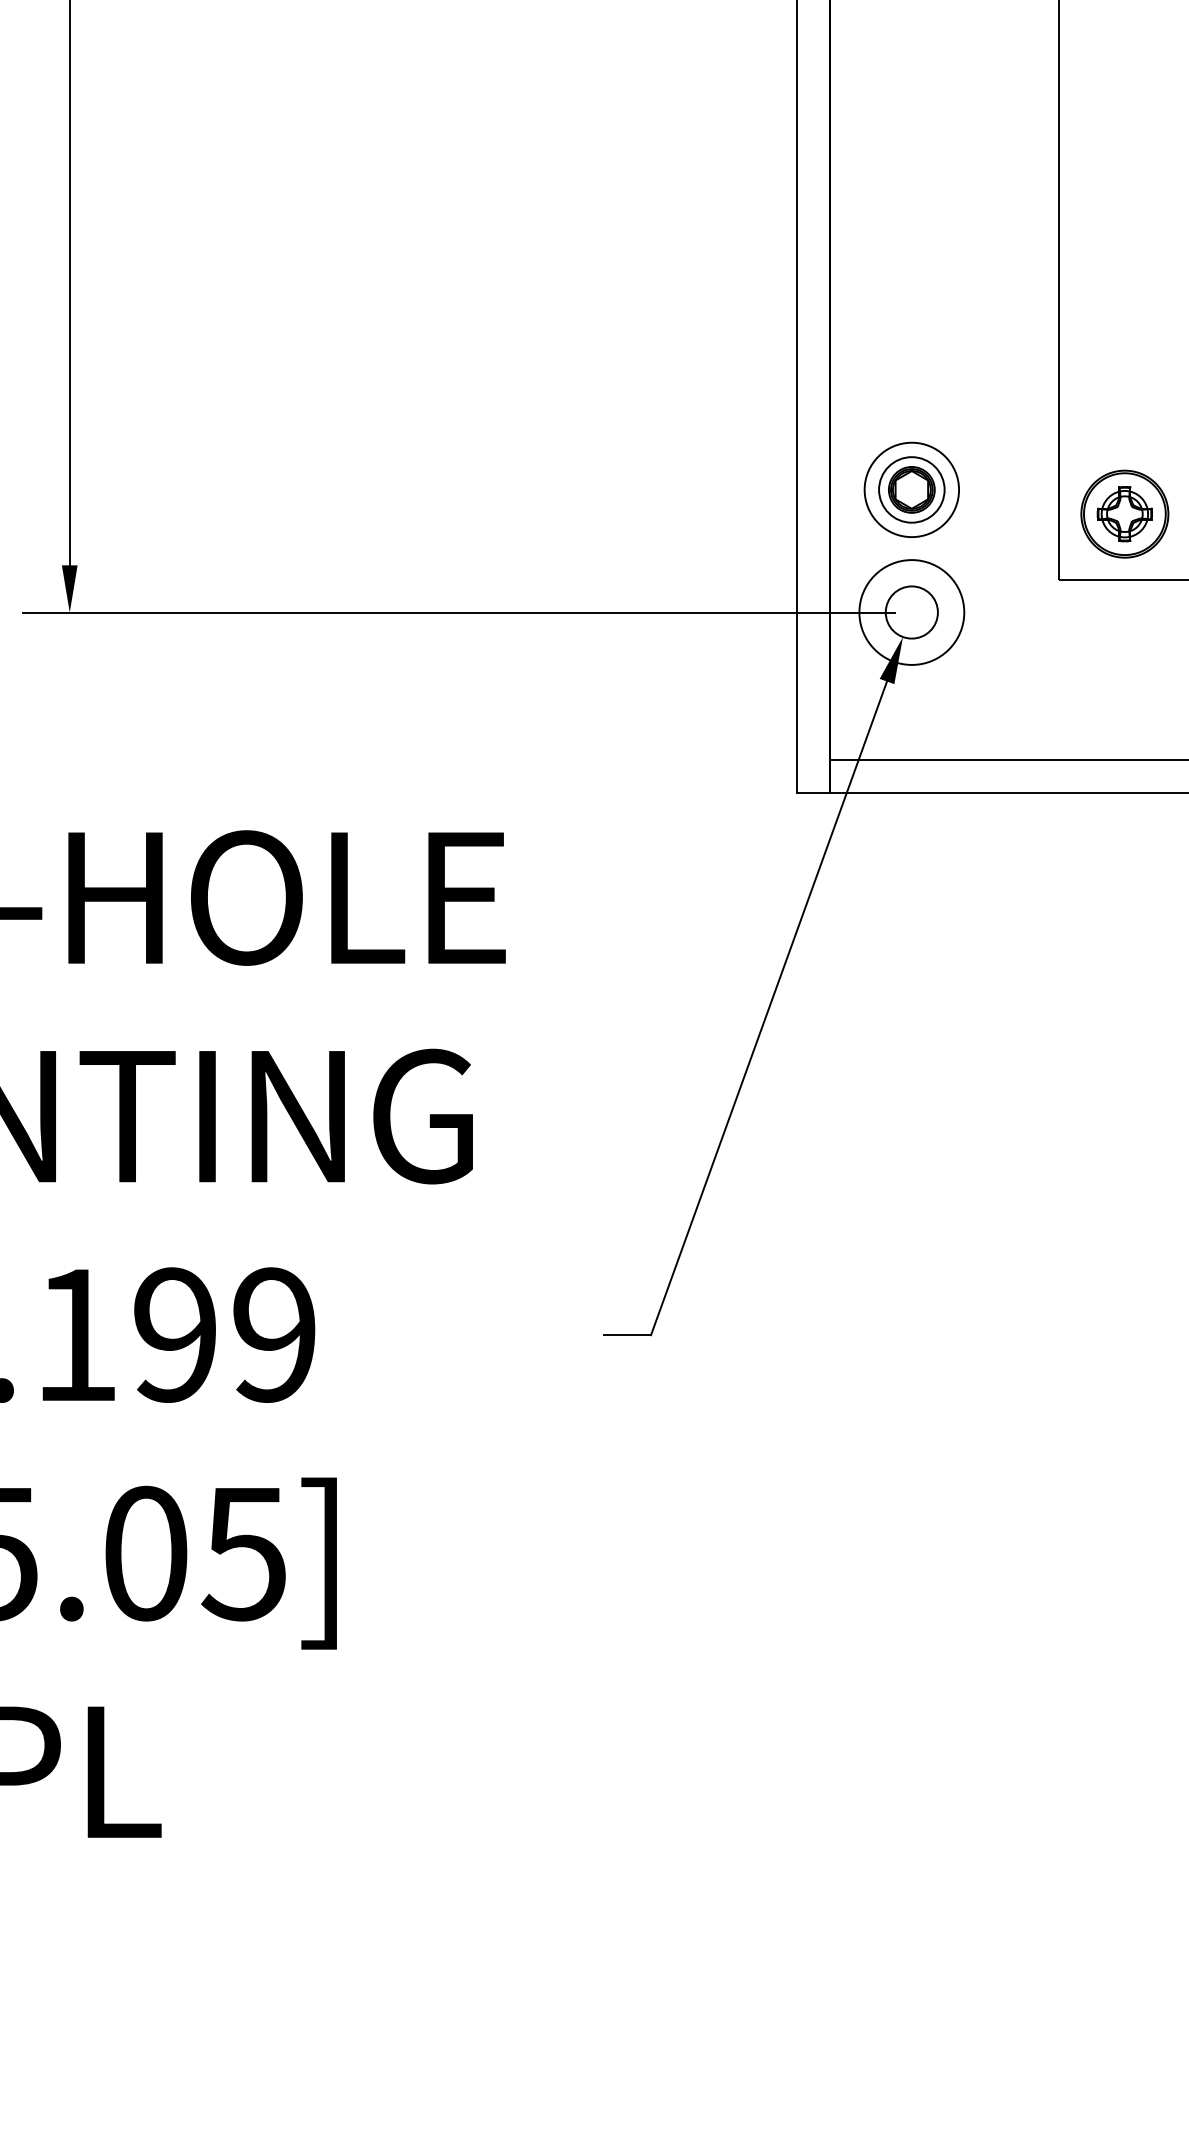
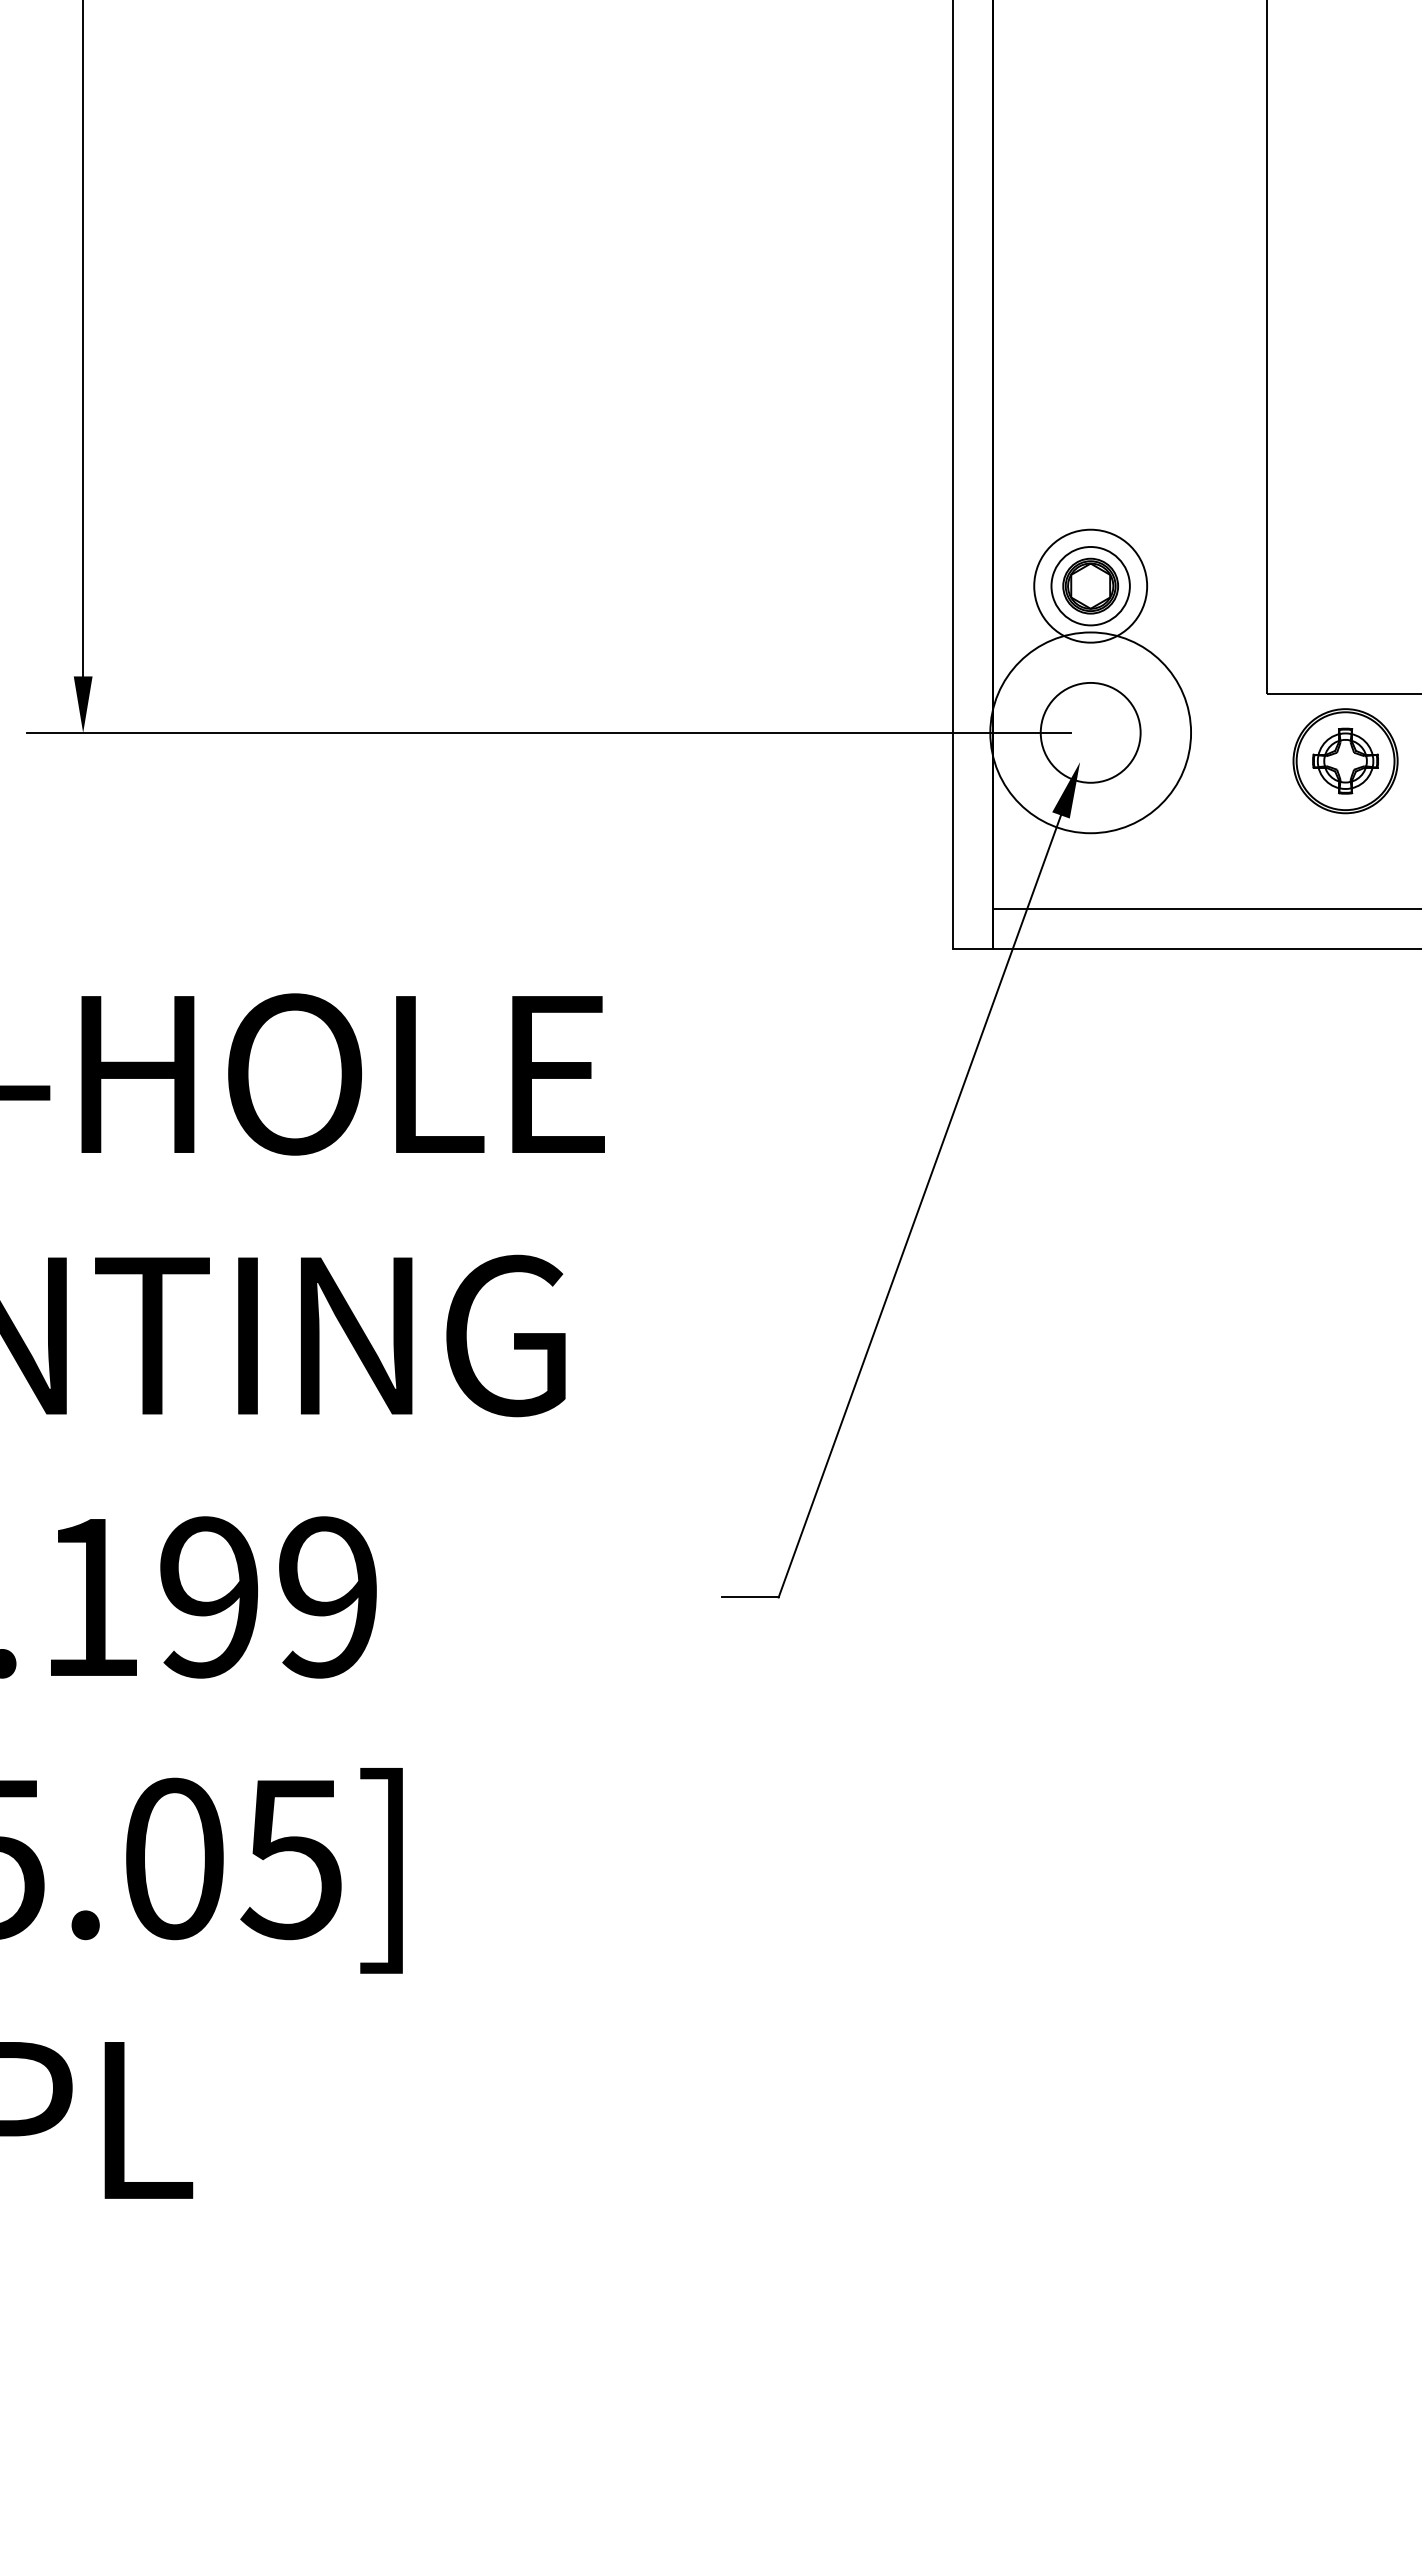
part: (1124, 514) -> (1345, 761), moved
circle: (911, 612) -> (1090, 732), size x1.6
circle: (911, 612) -> (1090, 732), size x1.6

